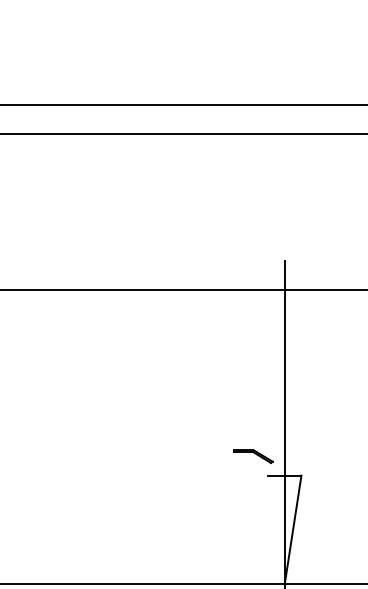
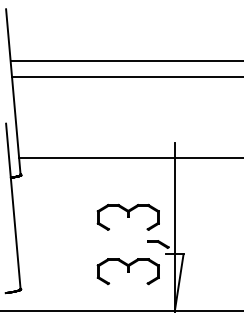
part: (193, 402) -> (127, 216), added
part: (193, 508) -> (127, 271), added

